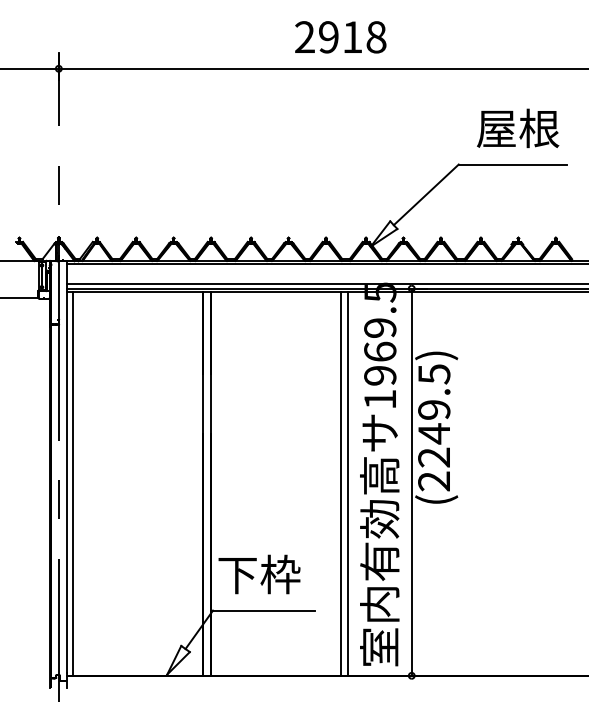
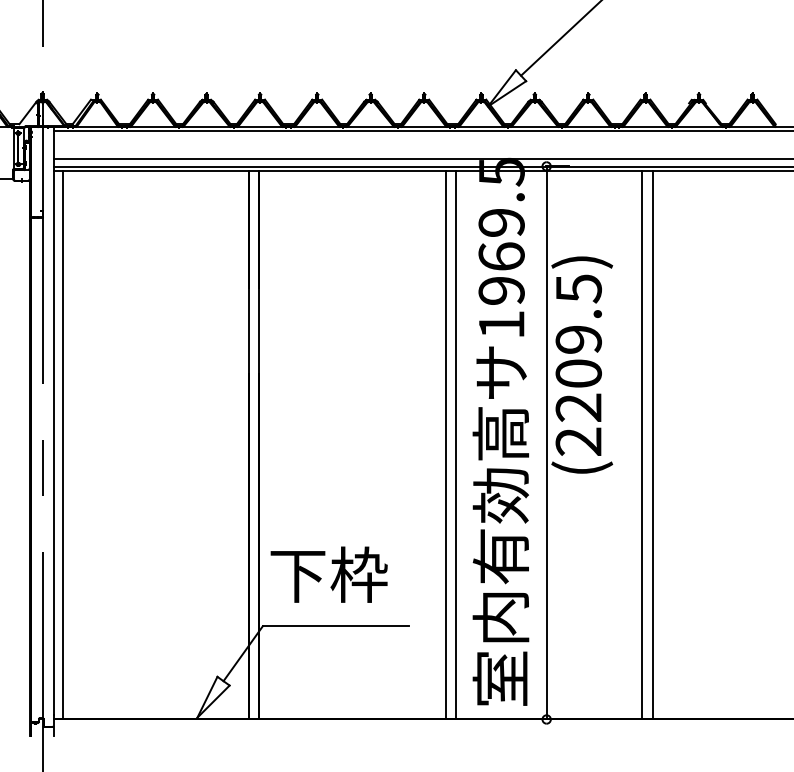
text: (434, 433) -> (579, 373), (2249.5) -> (2209.5)
line: (478, 483) -> (642, 444), added
line: (485, 483) -> (652, 444), added

